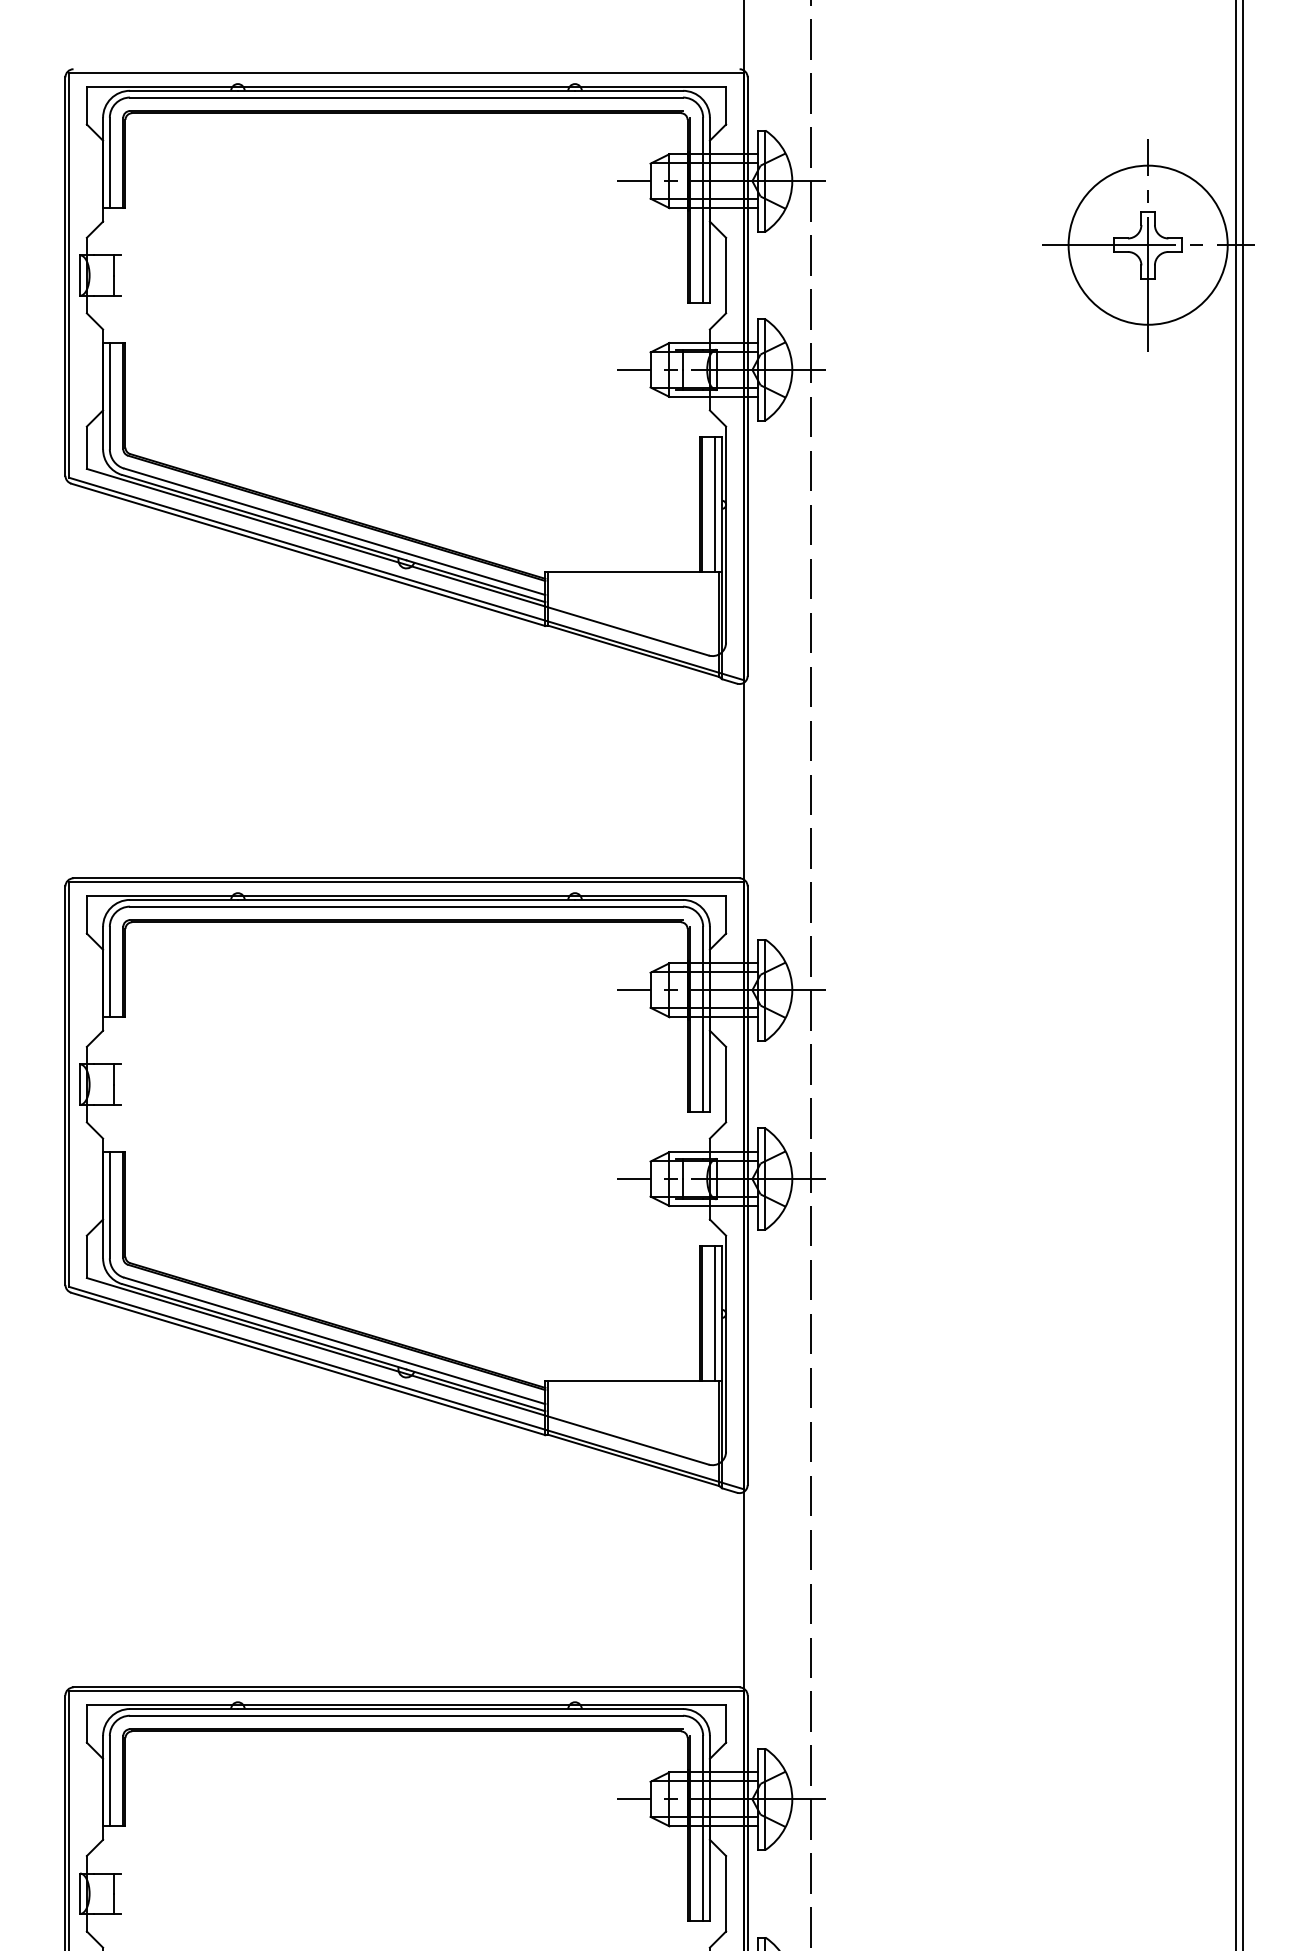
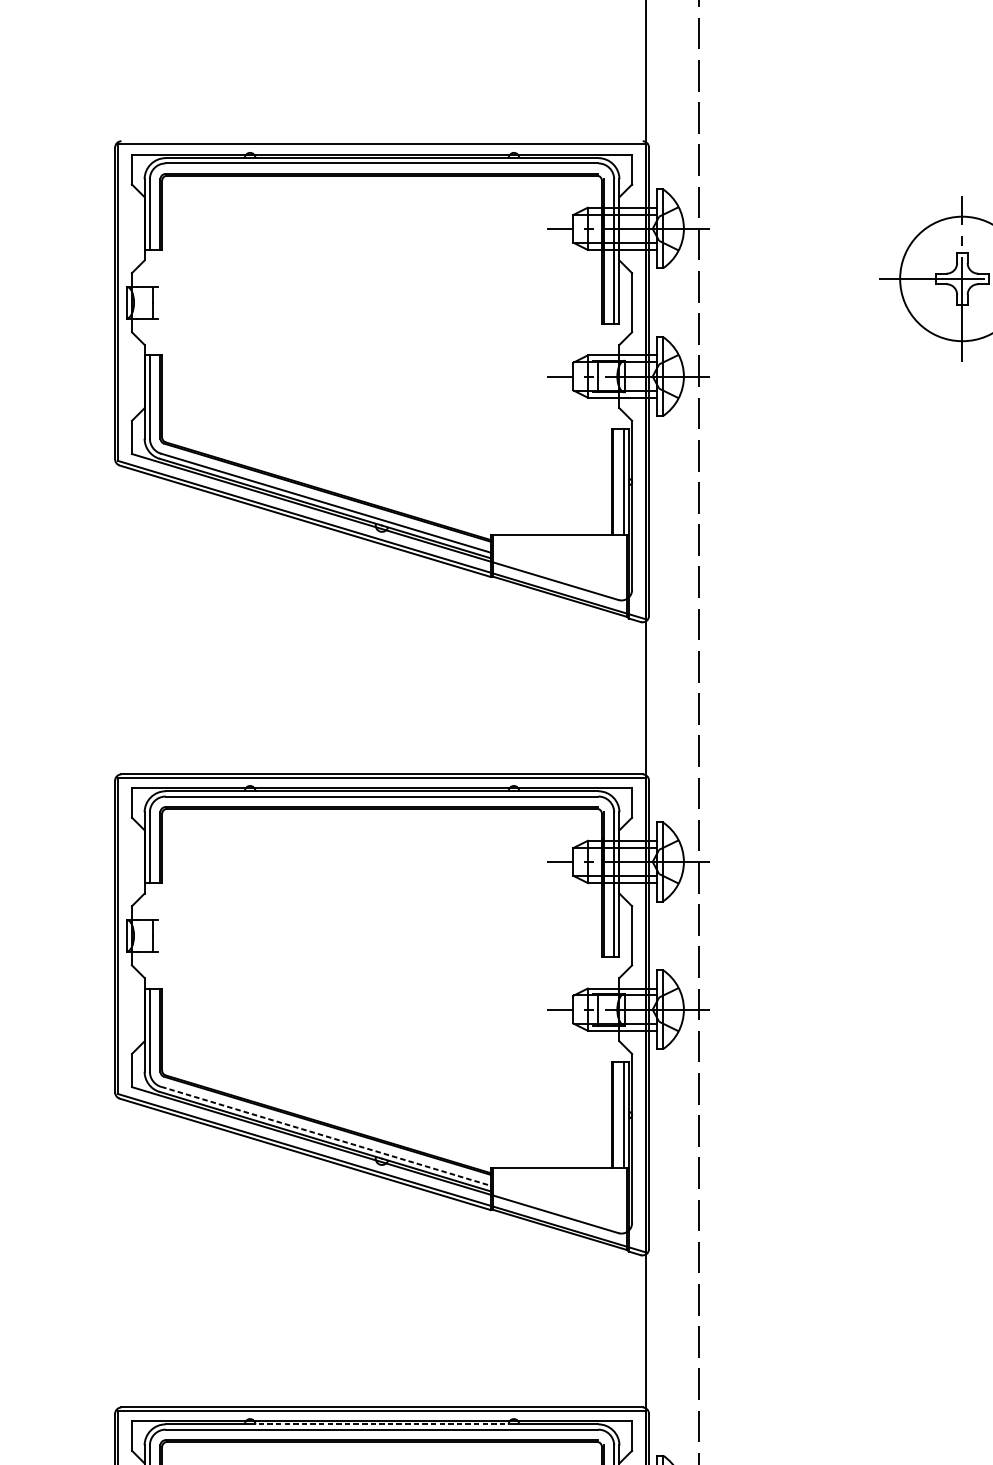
line: (334, 1340) -> (325, 1136), solid -> dashed
line: (406, 1709) -> (382, 1424), solid -> dashed

